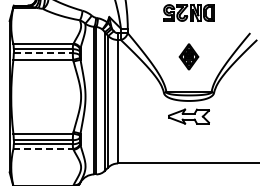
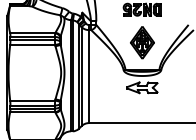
line: (43, 53) -> (32, 40), dashed -> solid
part: (188, 56) -> (142, 42), size x1.67
line: (43, 149) -> (32, 112), dashed -> solid

